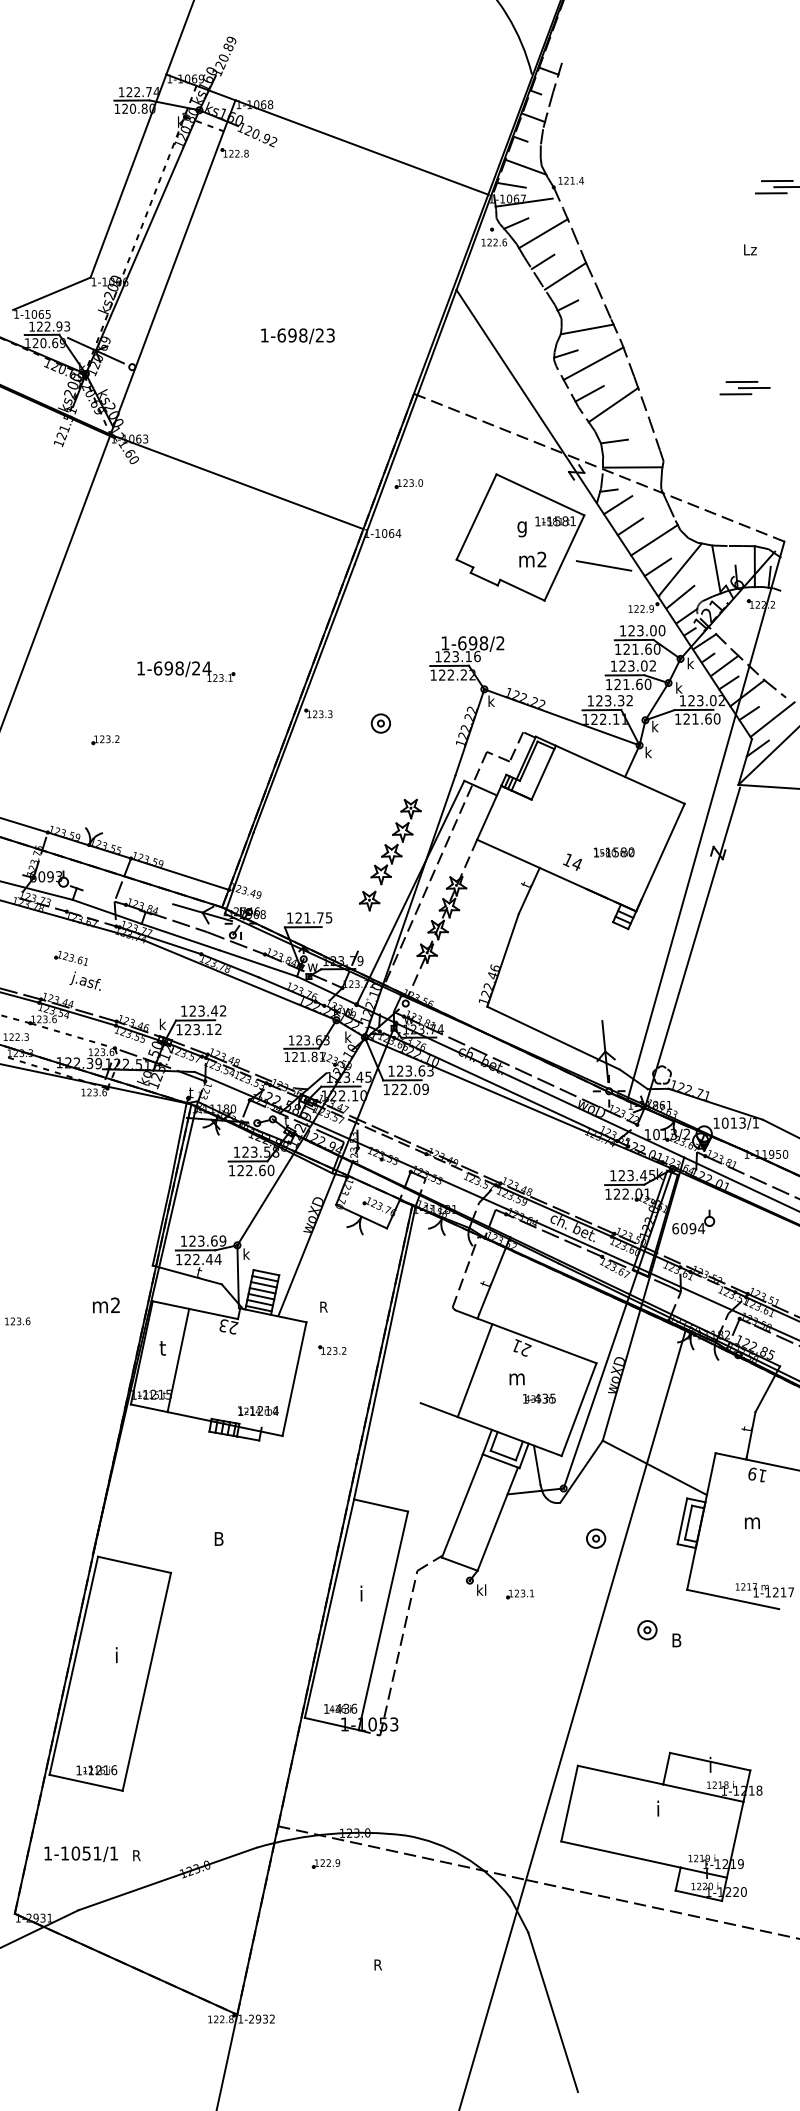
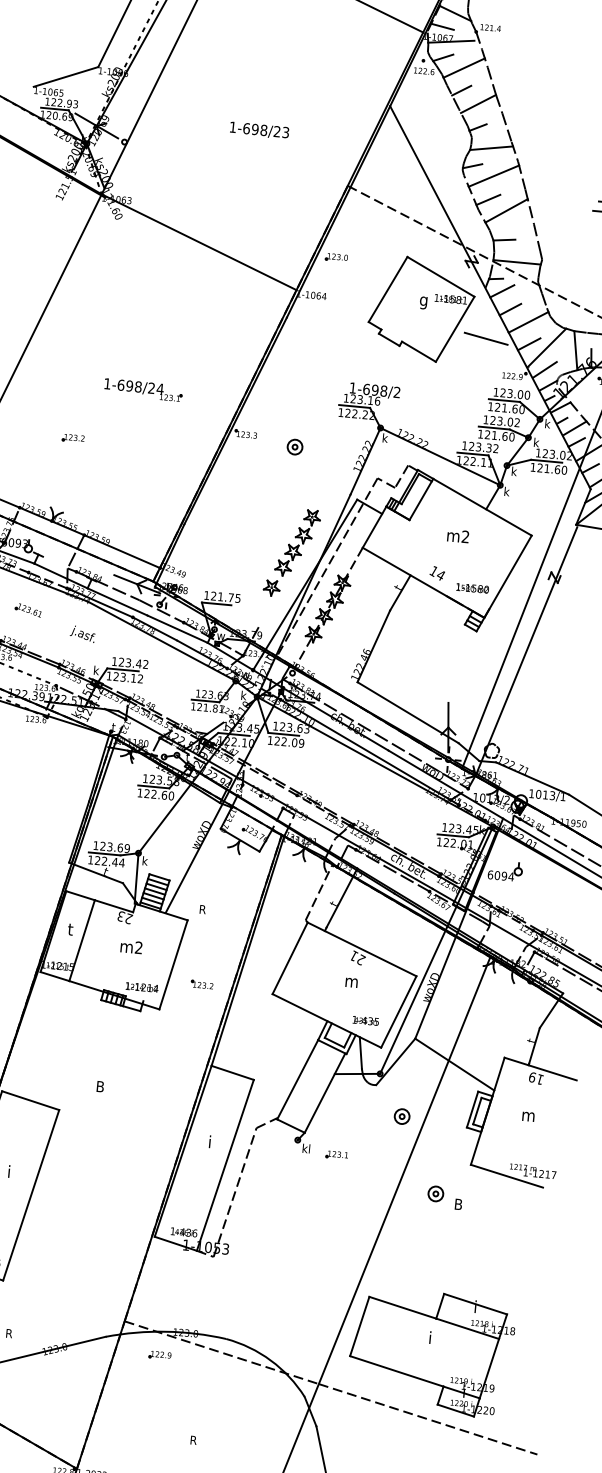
text: (532, 559) -> (457, 536), moved
text: (613, 852) -> (472, 588), moved
text: (84, 980) -> (82, 633), moved
text: (106, 1305) -> (131, 947), moved
part: (332, 1349) -> (202, 984), moved
line: (474, 1370) -> (289, 958), moved
text: (539, 1398) -> (365, 1020), moved

